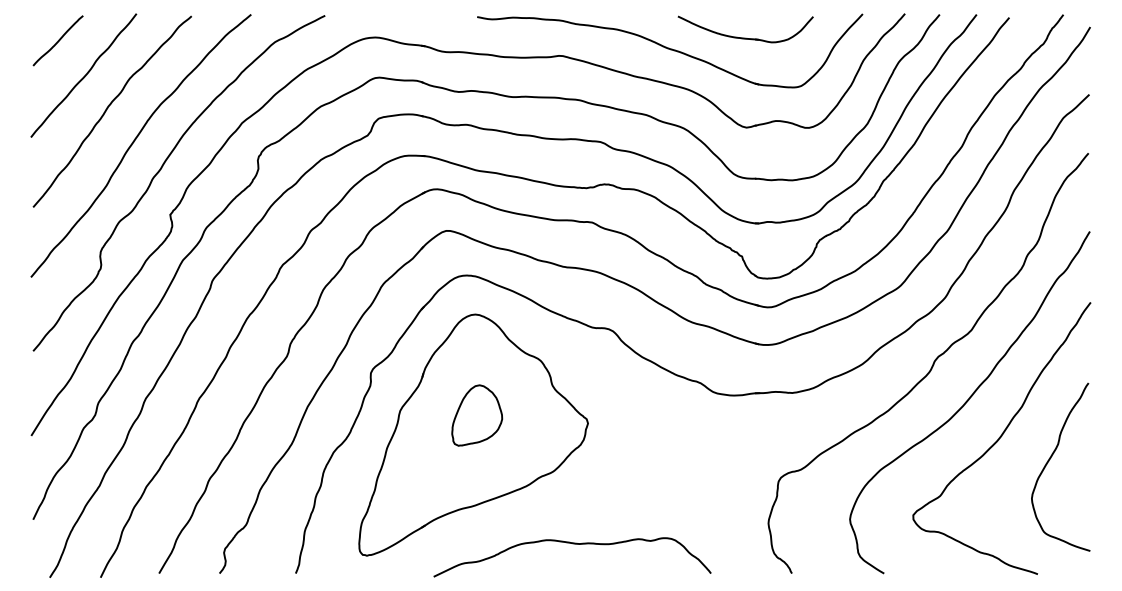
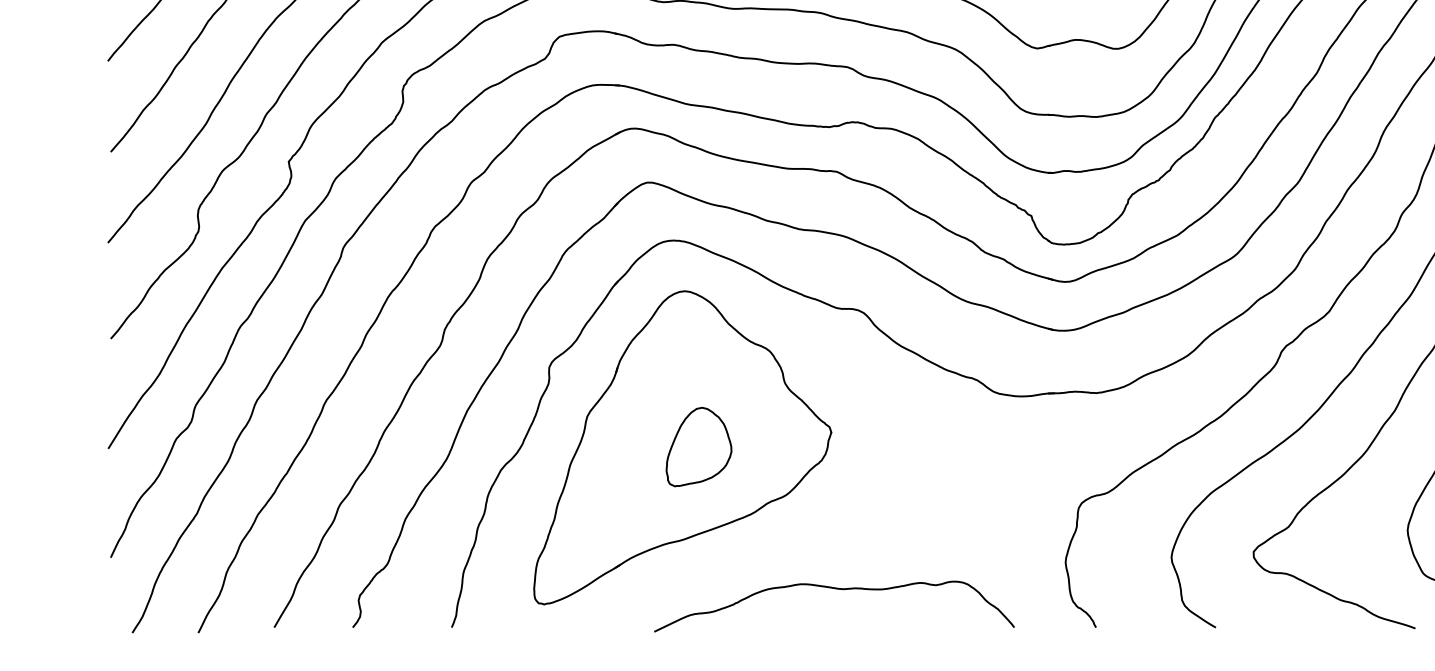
part: (477, 415) -> (699, 446), moved
curve: (572, 544) -> (834, 589), moved

